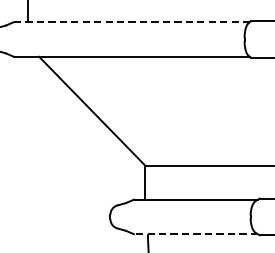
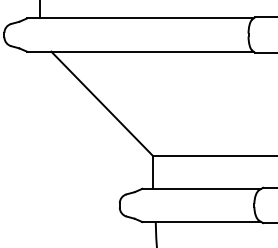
line: (132, 22) -> (140, 18), dashed -> solid
line: (195, 234) -> (201, 222), dashed -> solid

